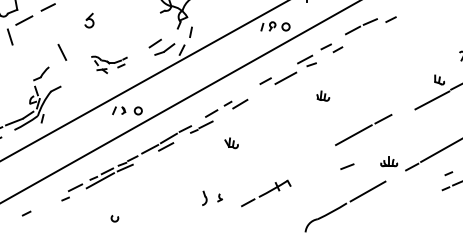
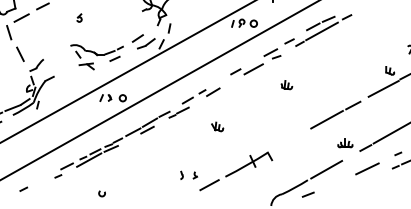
part: (89, 19) -> (79, 17), size x0.62
line: (362, 35) -> (321, 31), added
line: (62, 51) -> (20, 53), moved
part: (108, 65) -> (96, 57), size x1.67
line: (363, 129) -> (335, 114), moved
part: (231, 142) -> (217, 126), moved
line: (346, 166) -> (307, 194), moved
line: (414, 190) -> (367, 168), added
part: (266, 193) -> (236, 171), size x1.67
part: (204, 196) -> (181, 174), size x0.62

